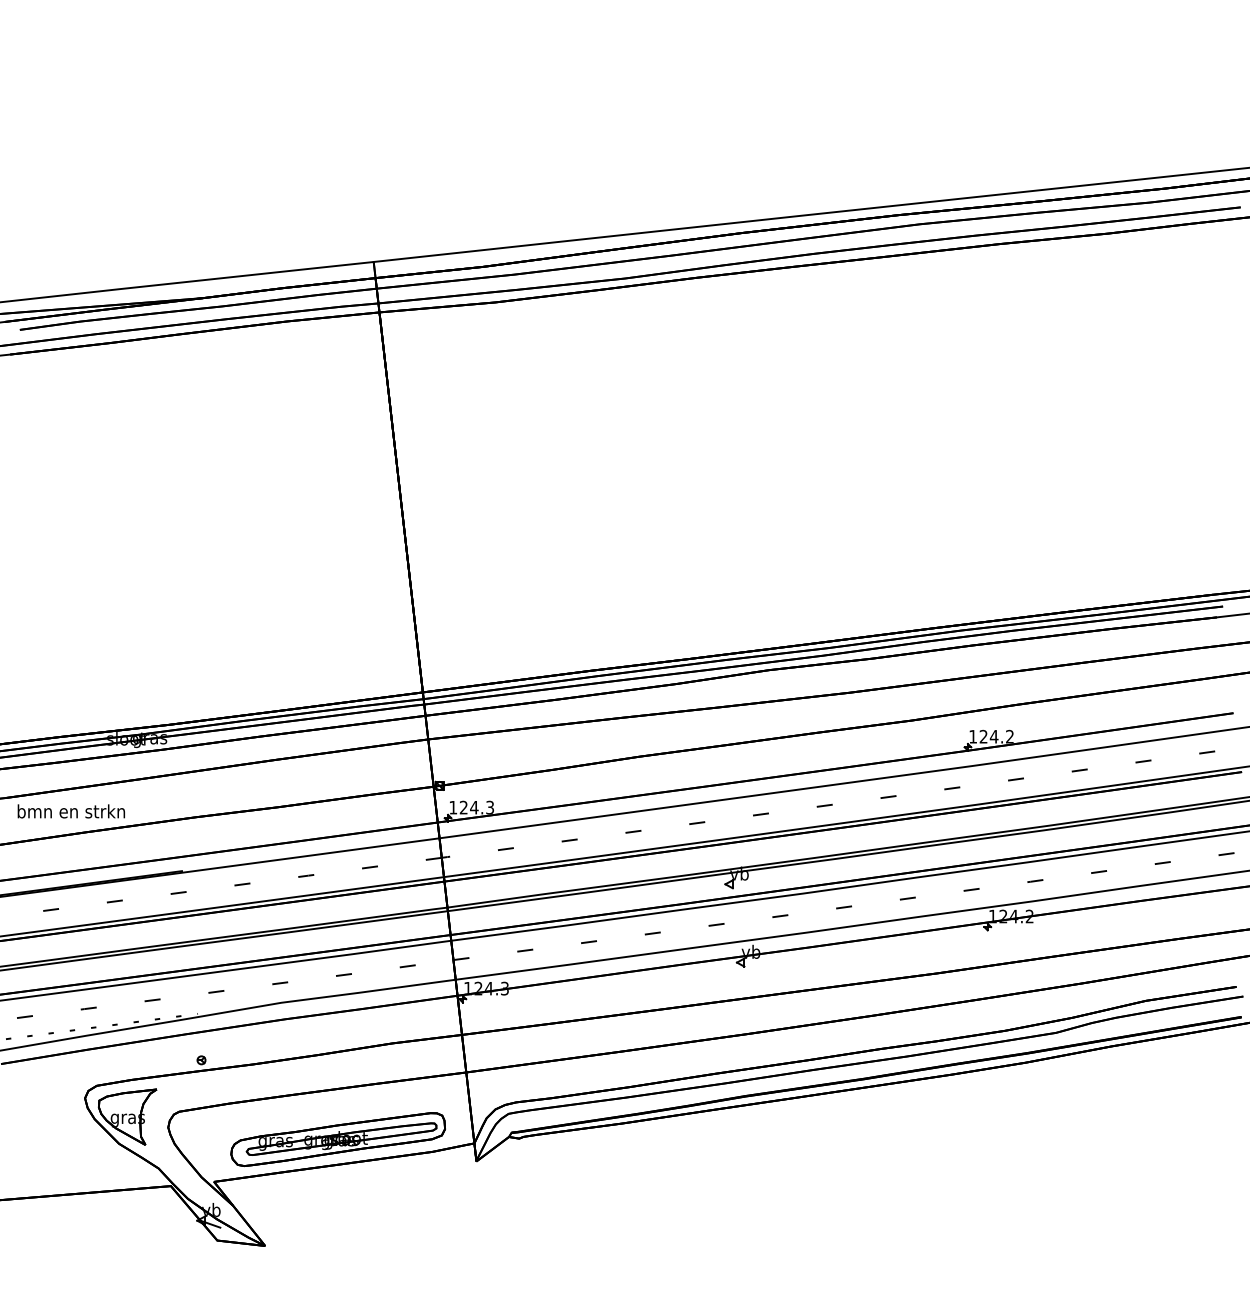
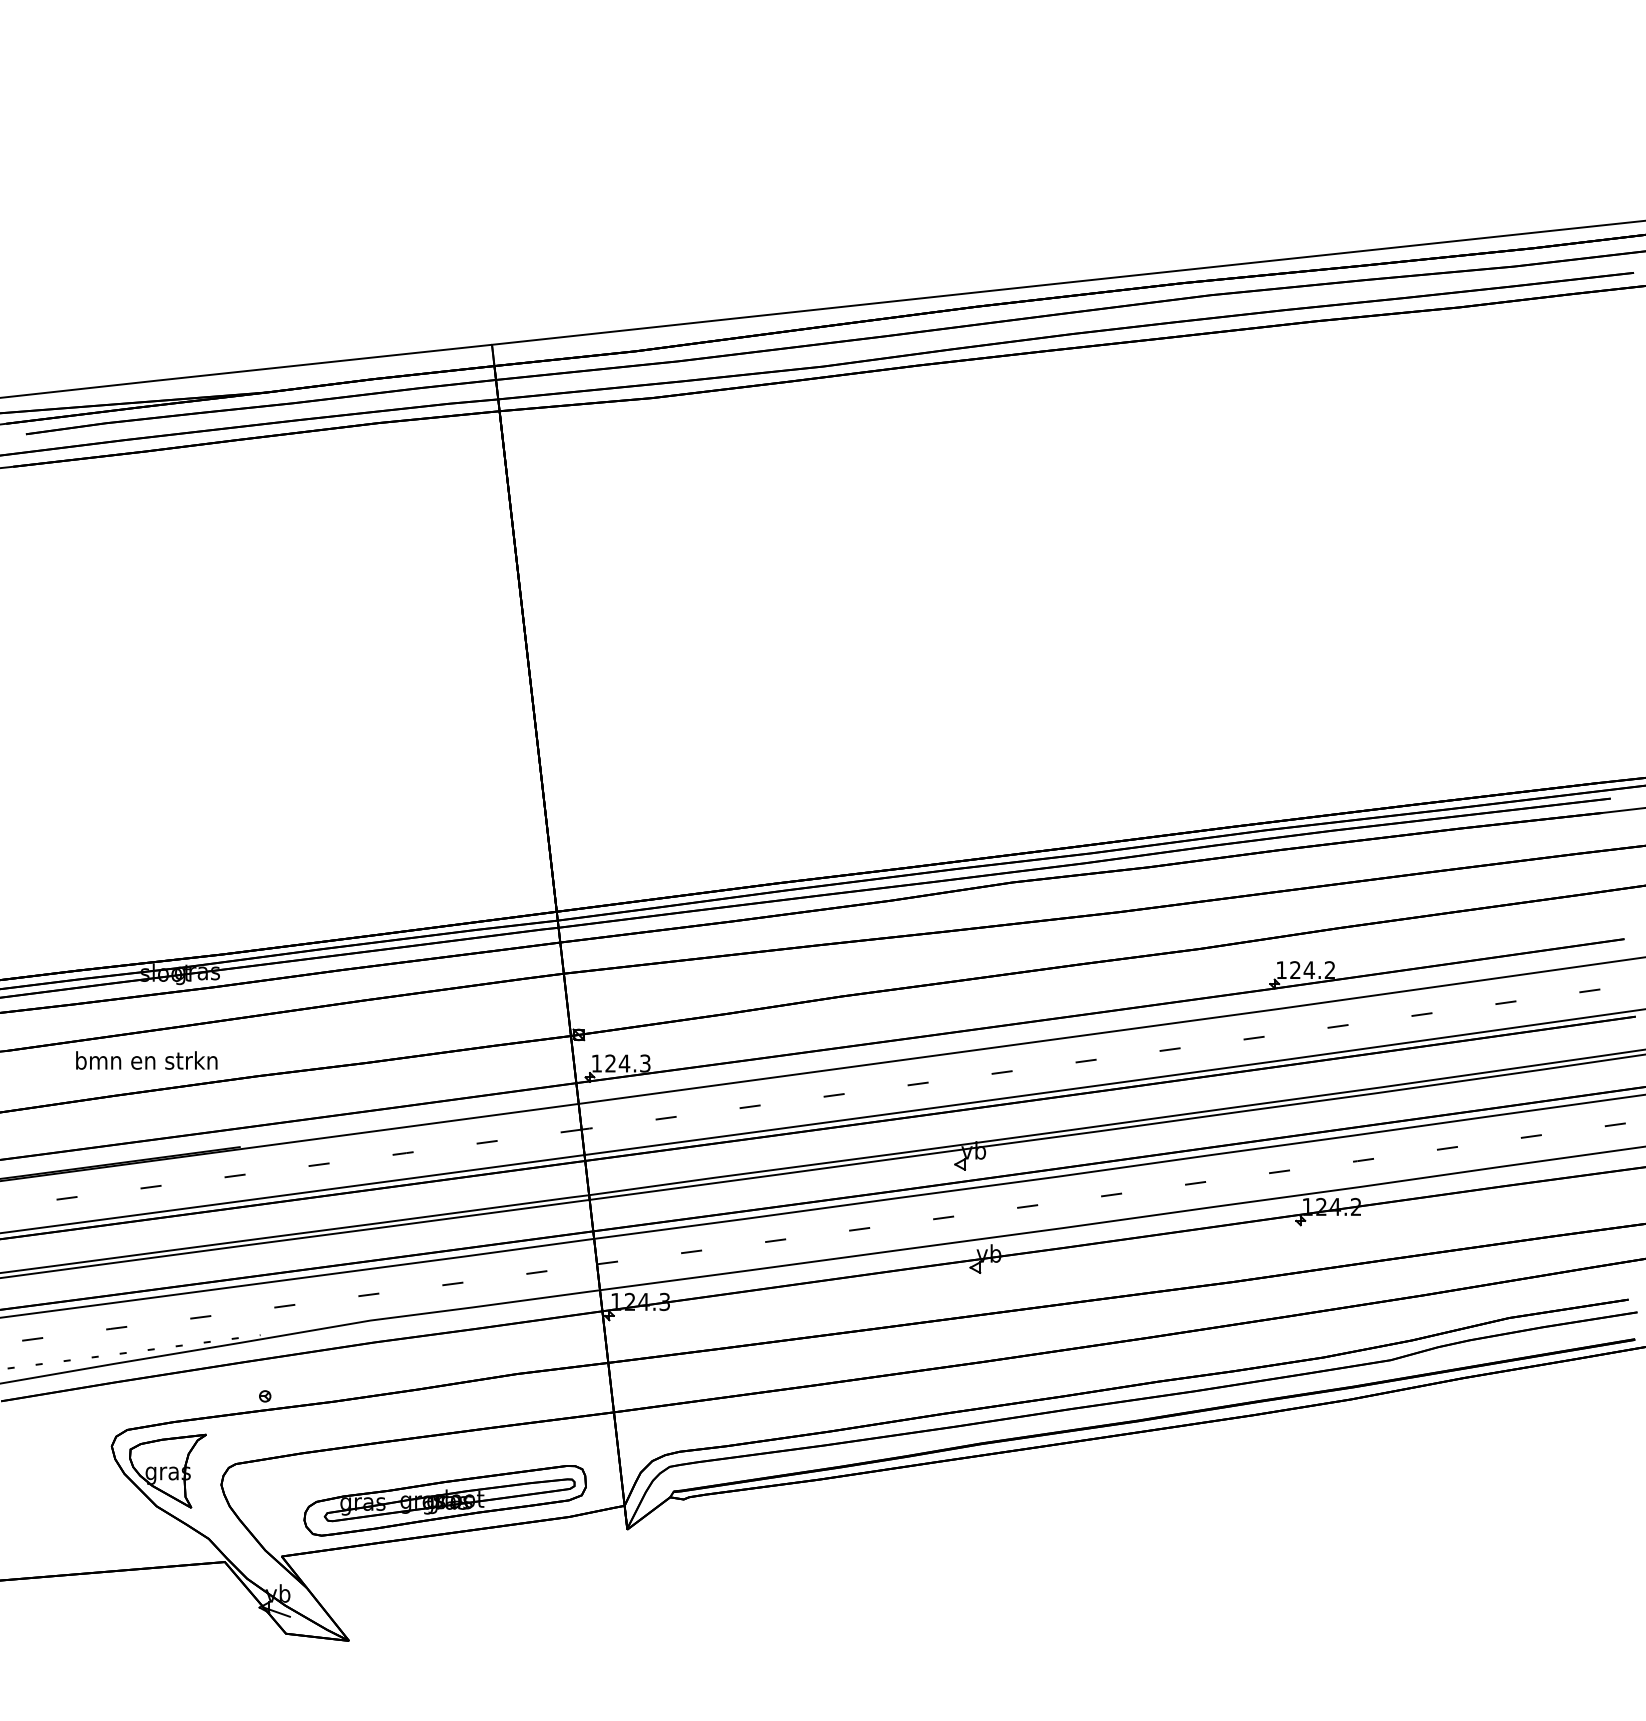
text: (71, 811) -> (146, 1060), moved

